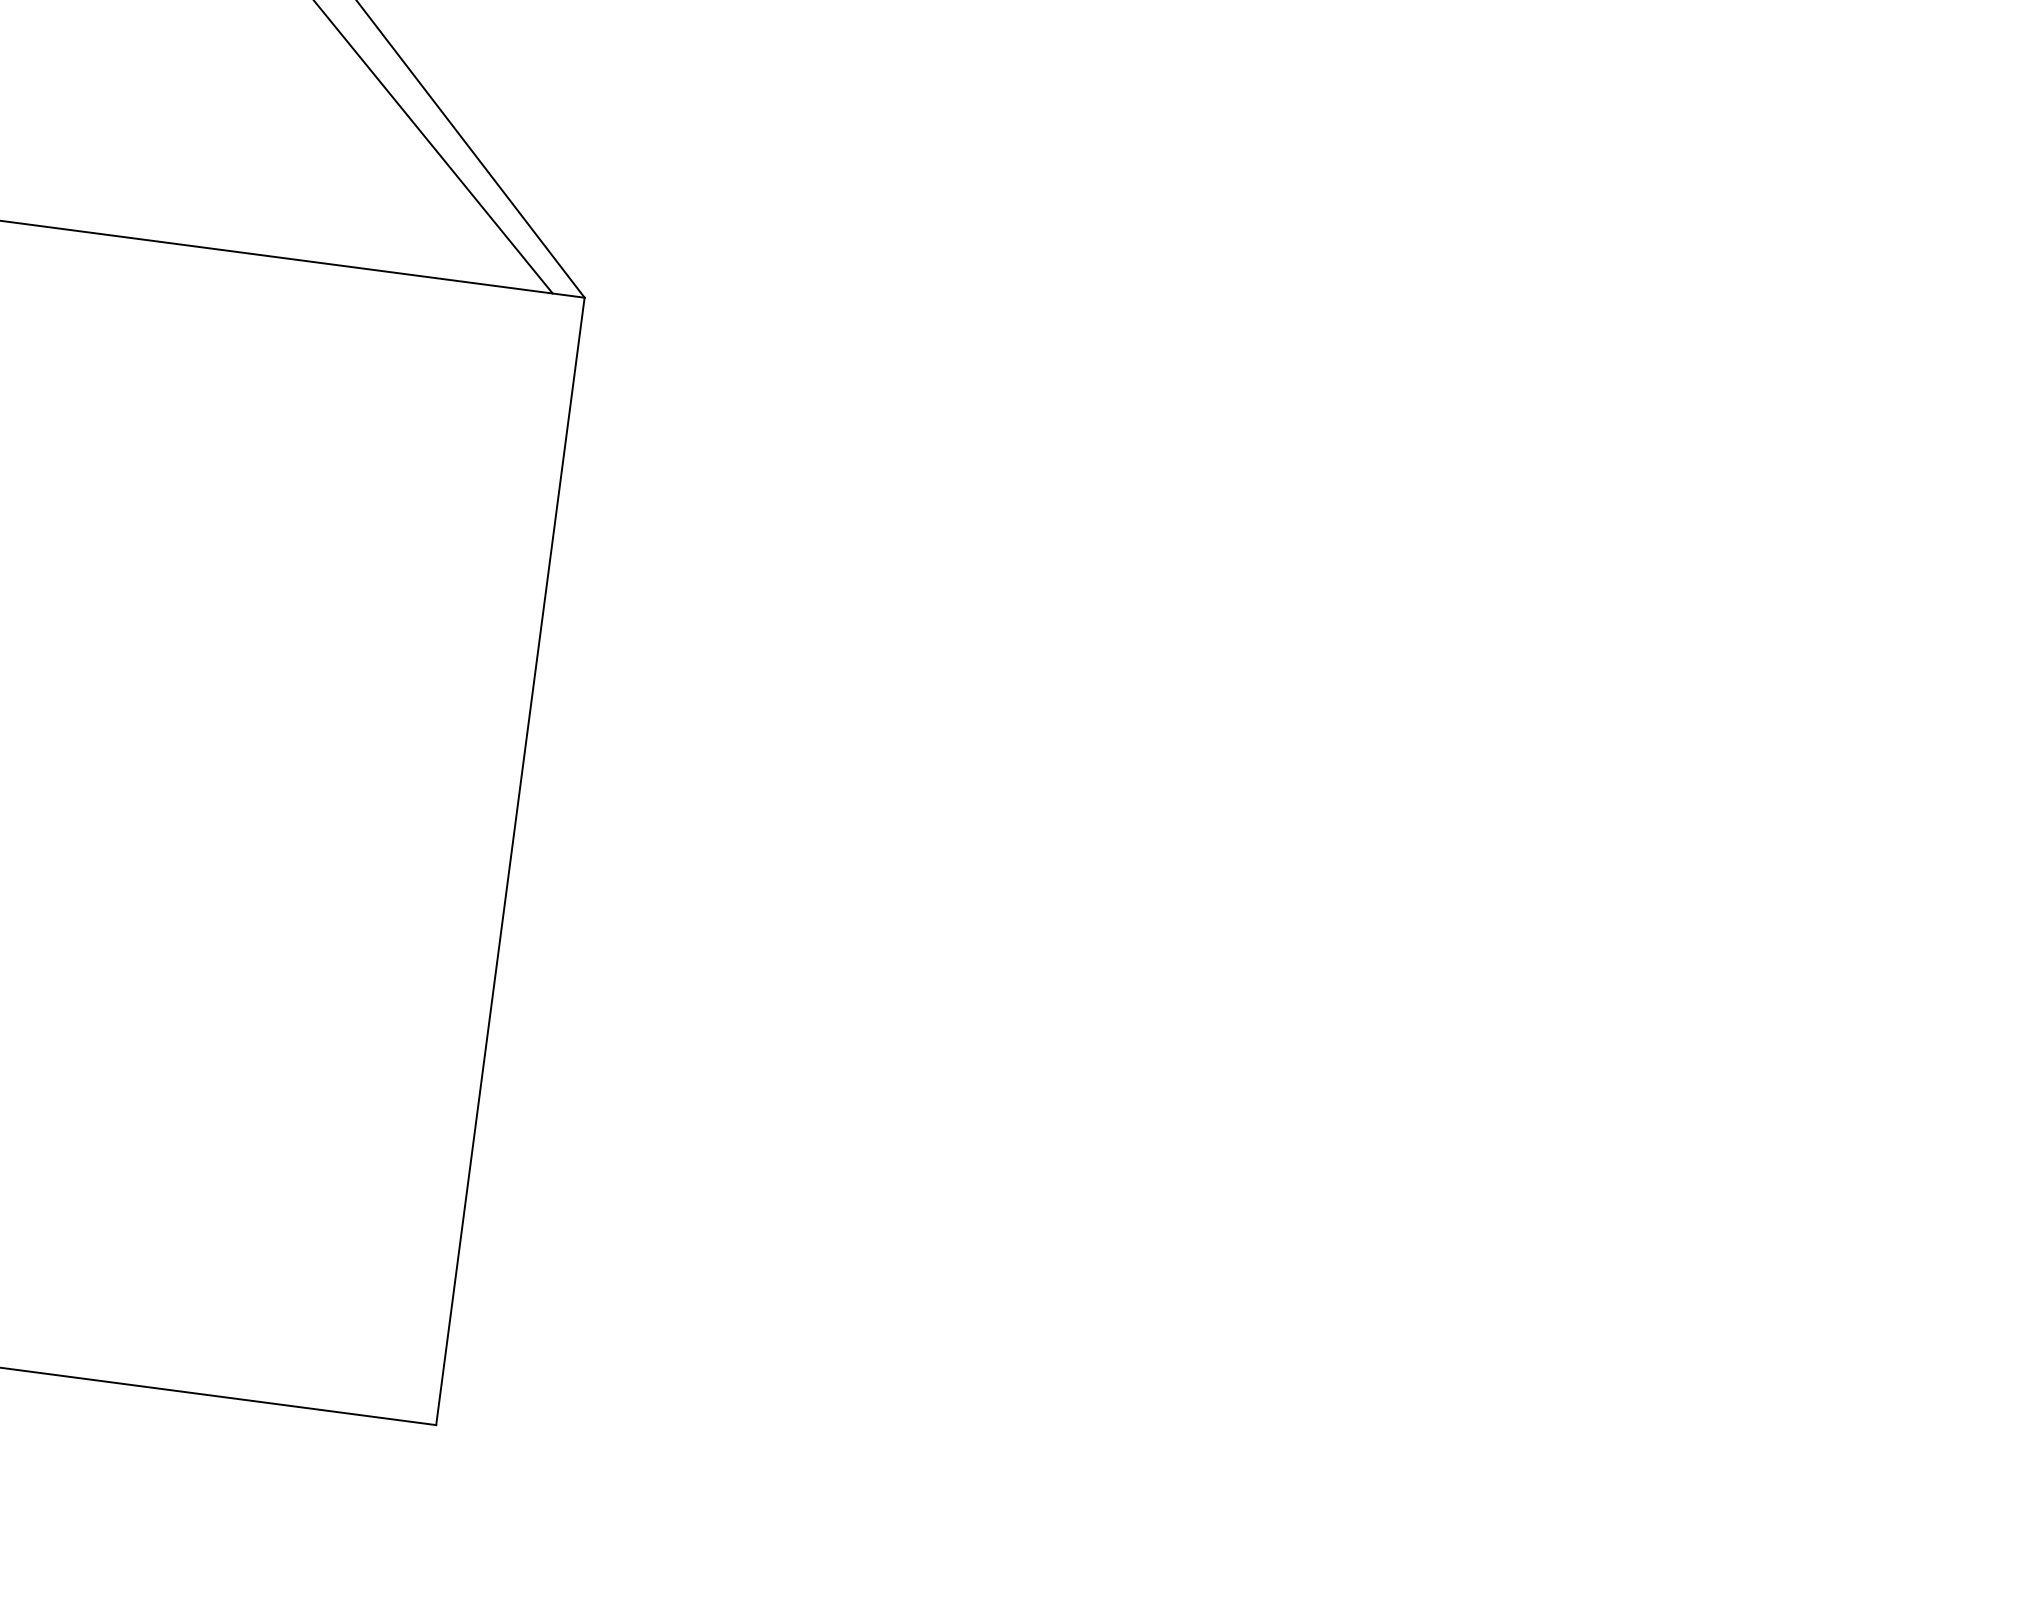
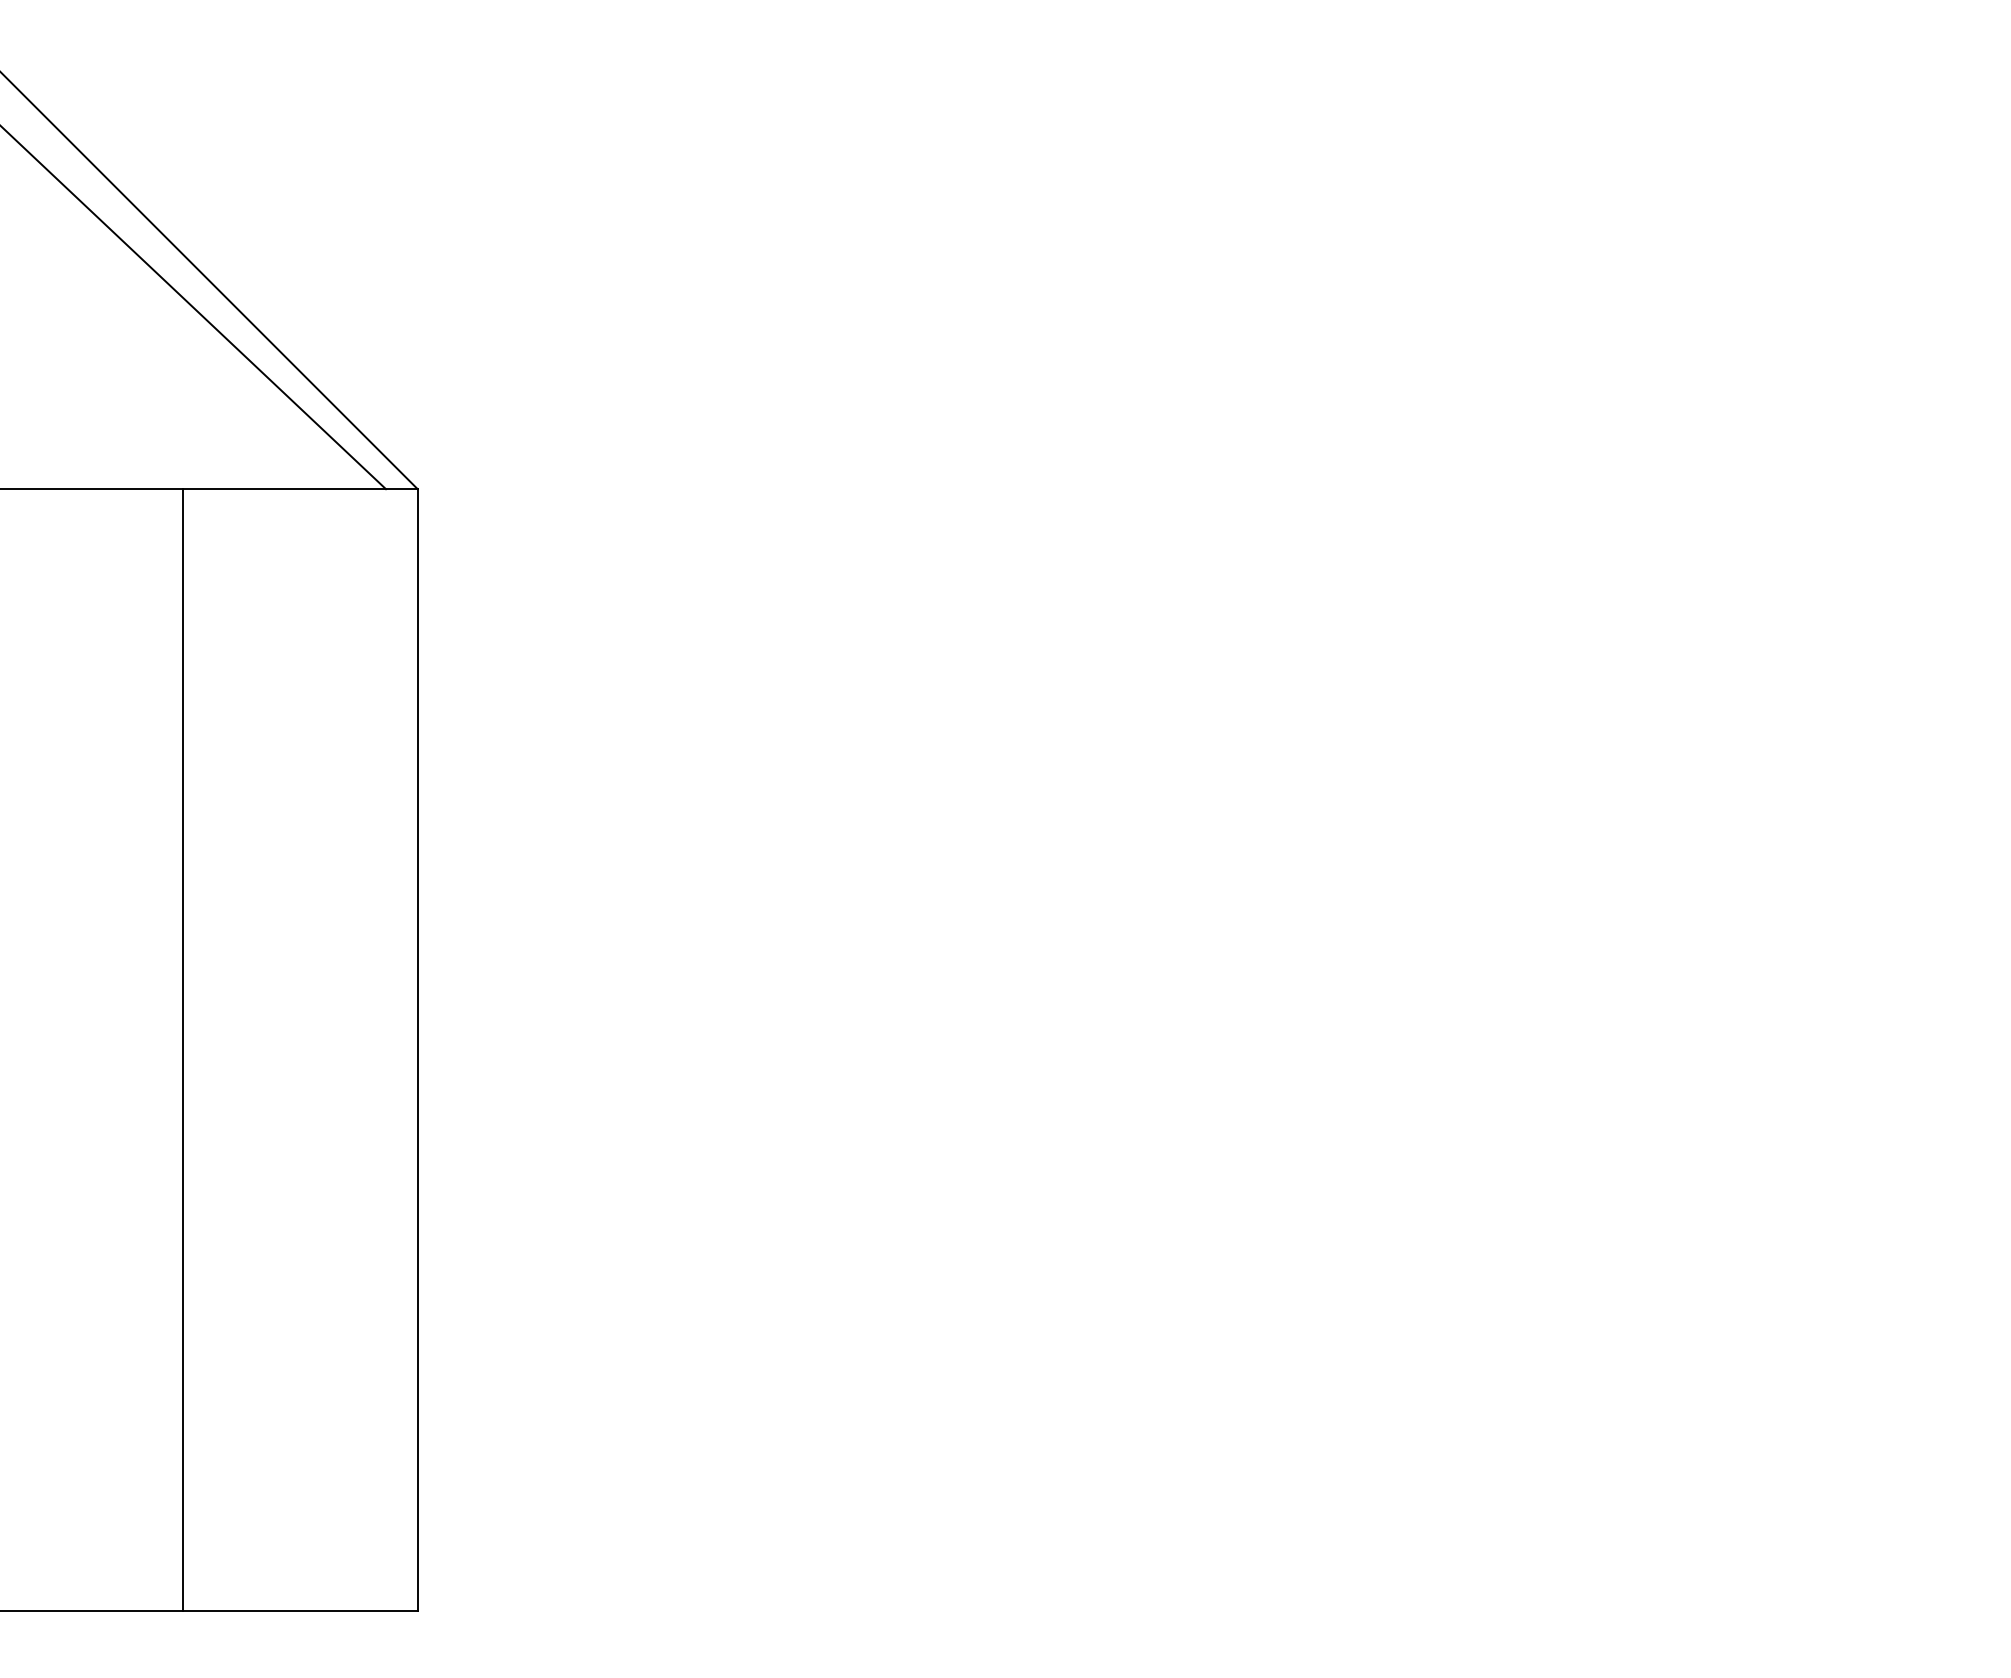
line: (274, 830) -> (182, 1050), added

